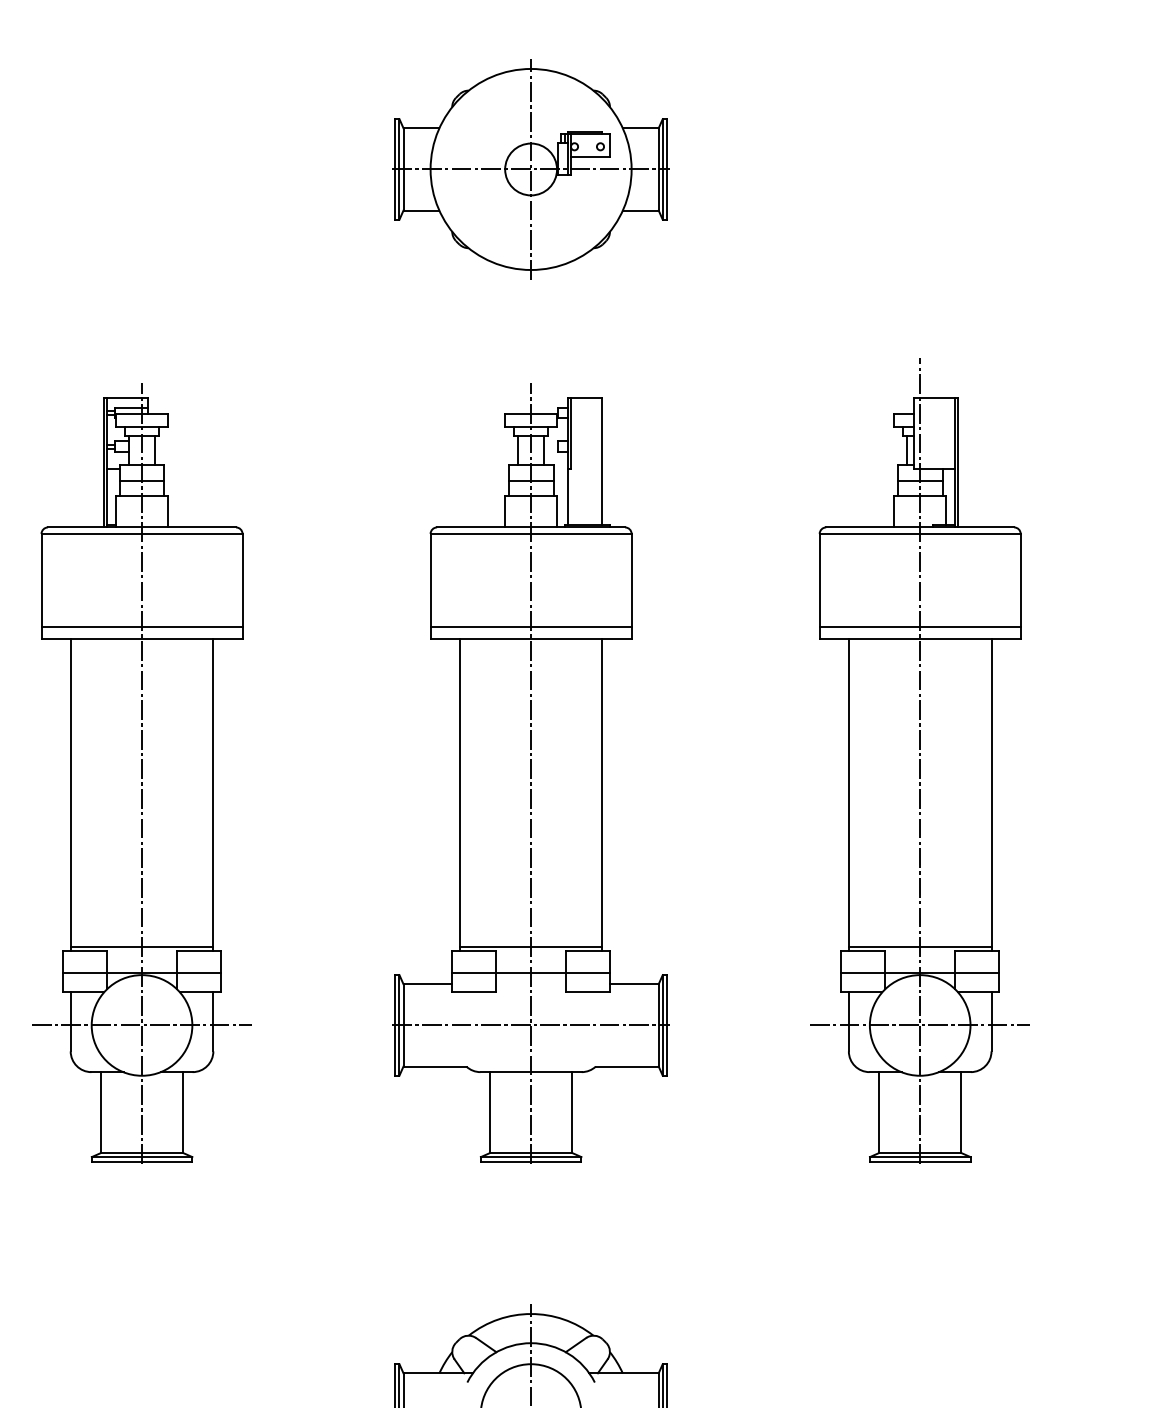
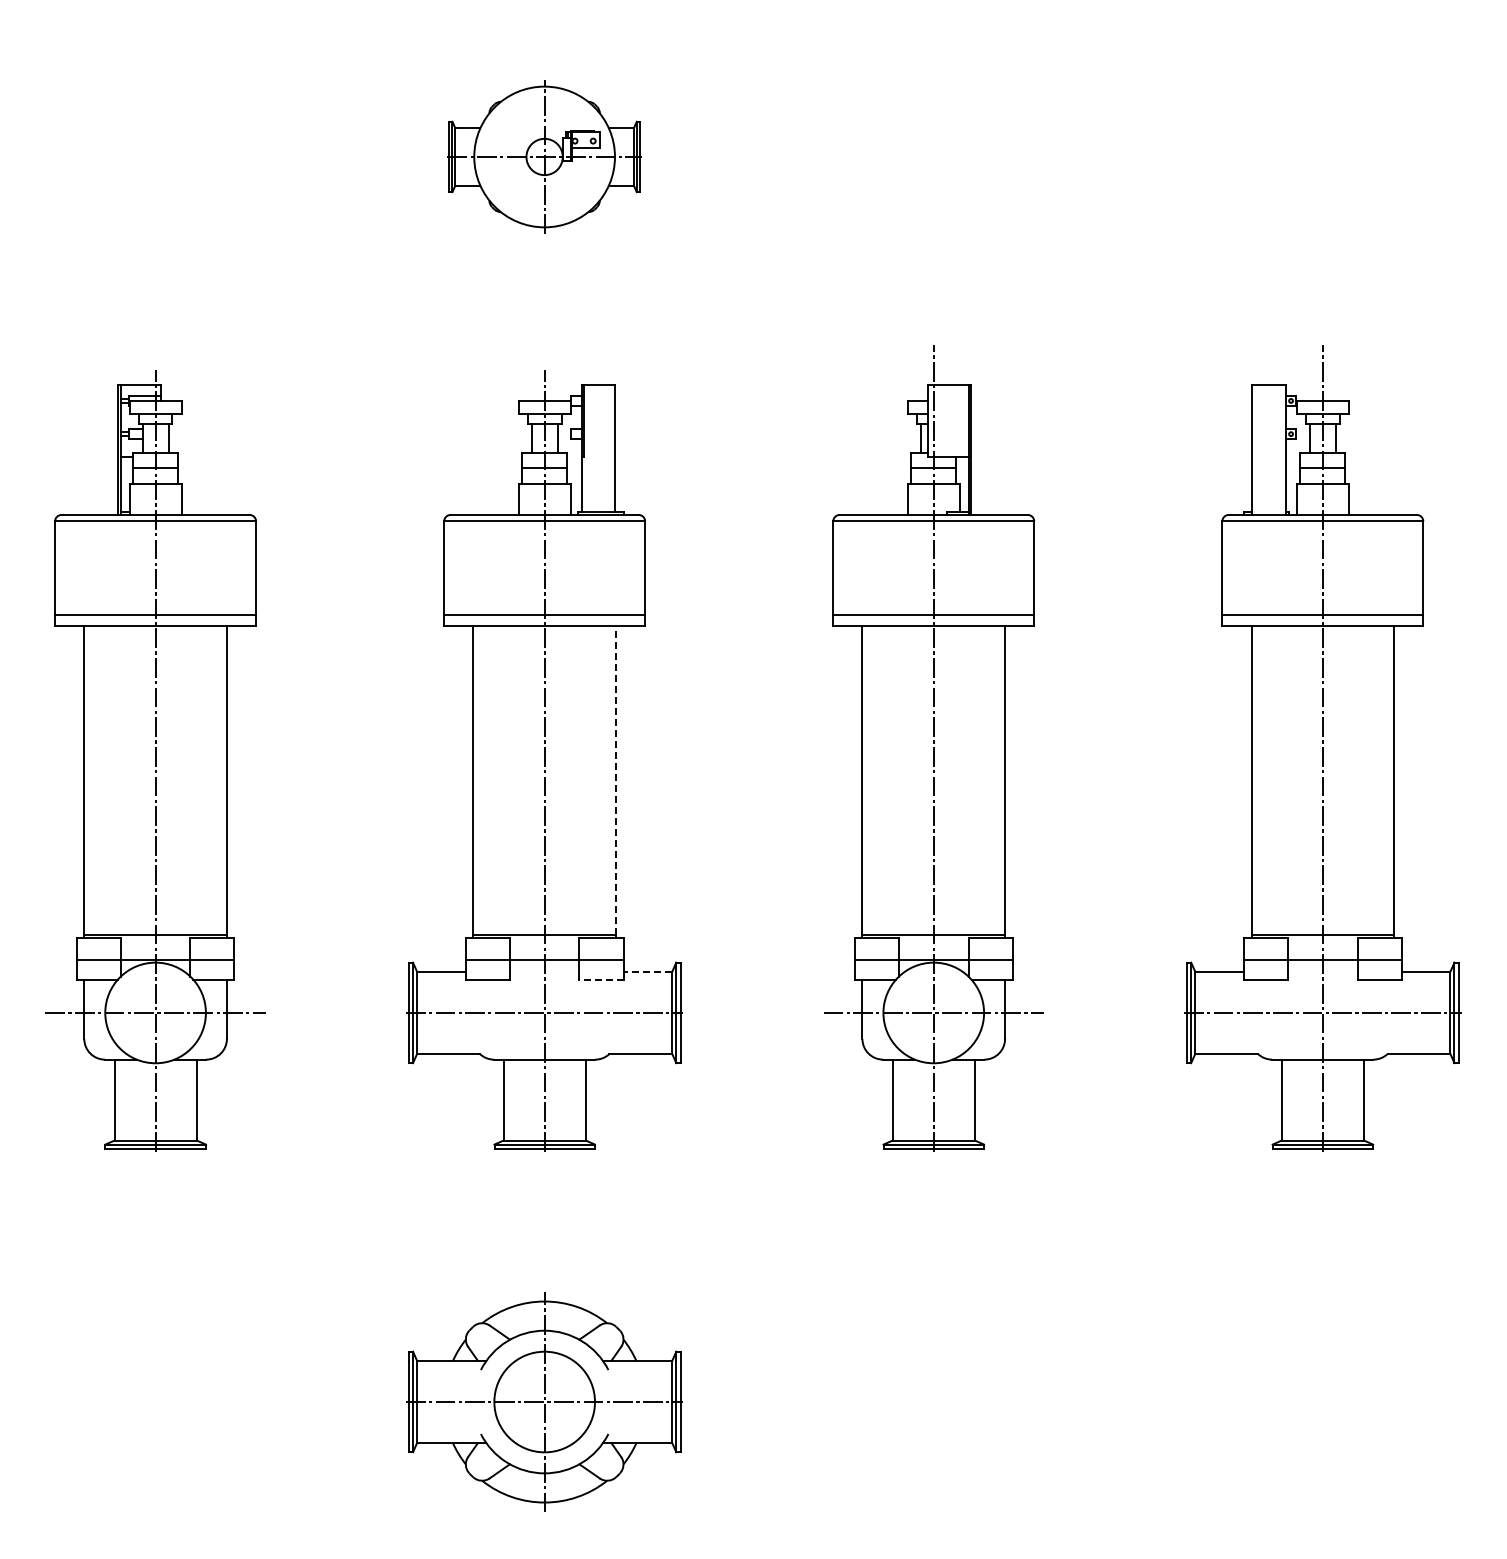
part: (530, 168) -> (544, 156), size x0.7
line: (602, 792) -> (616, 780), solid -> dashed
line: (633, 983) -> (647, 971), solid -> dashed
line: (587, 991) -> (601, 979), solid -> dashed

